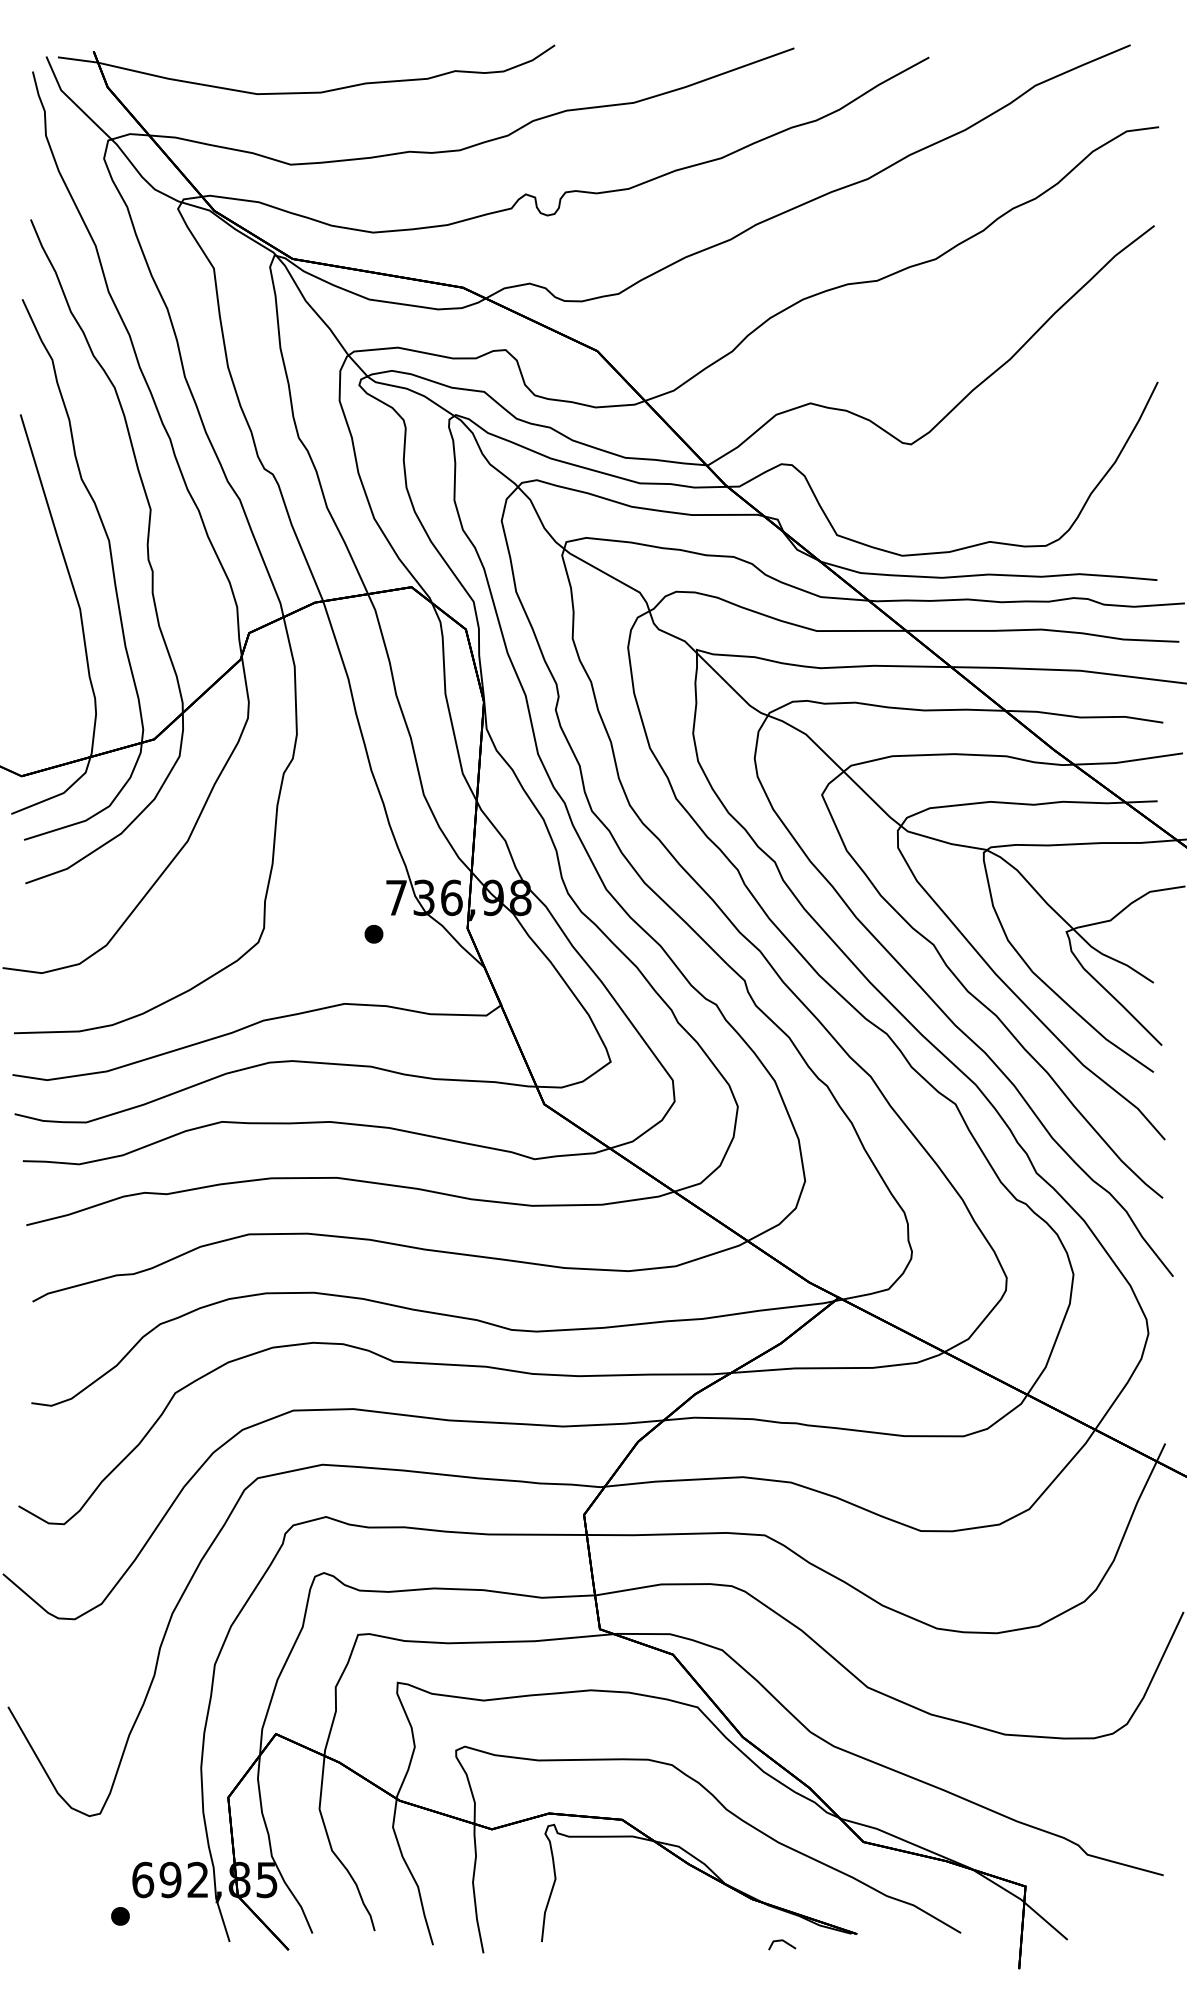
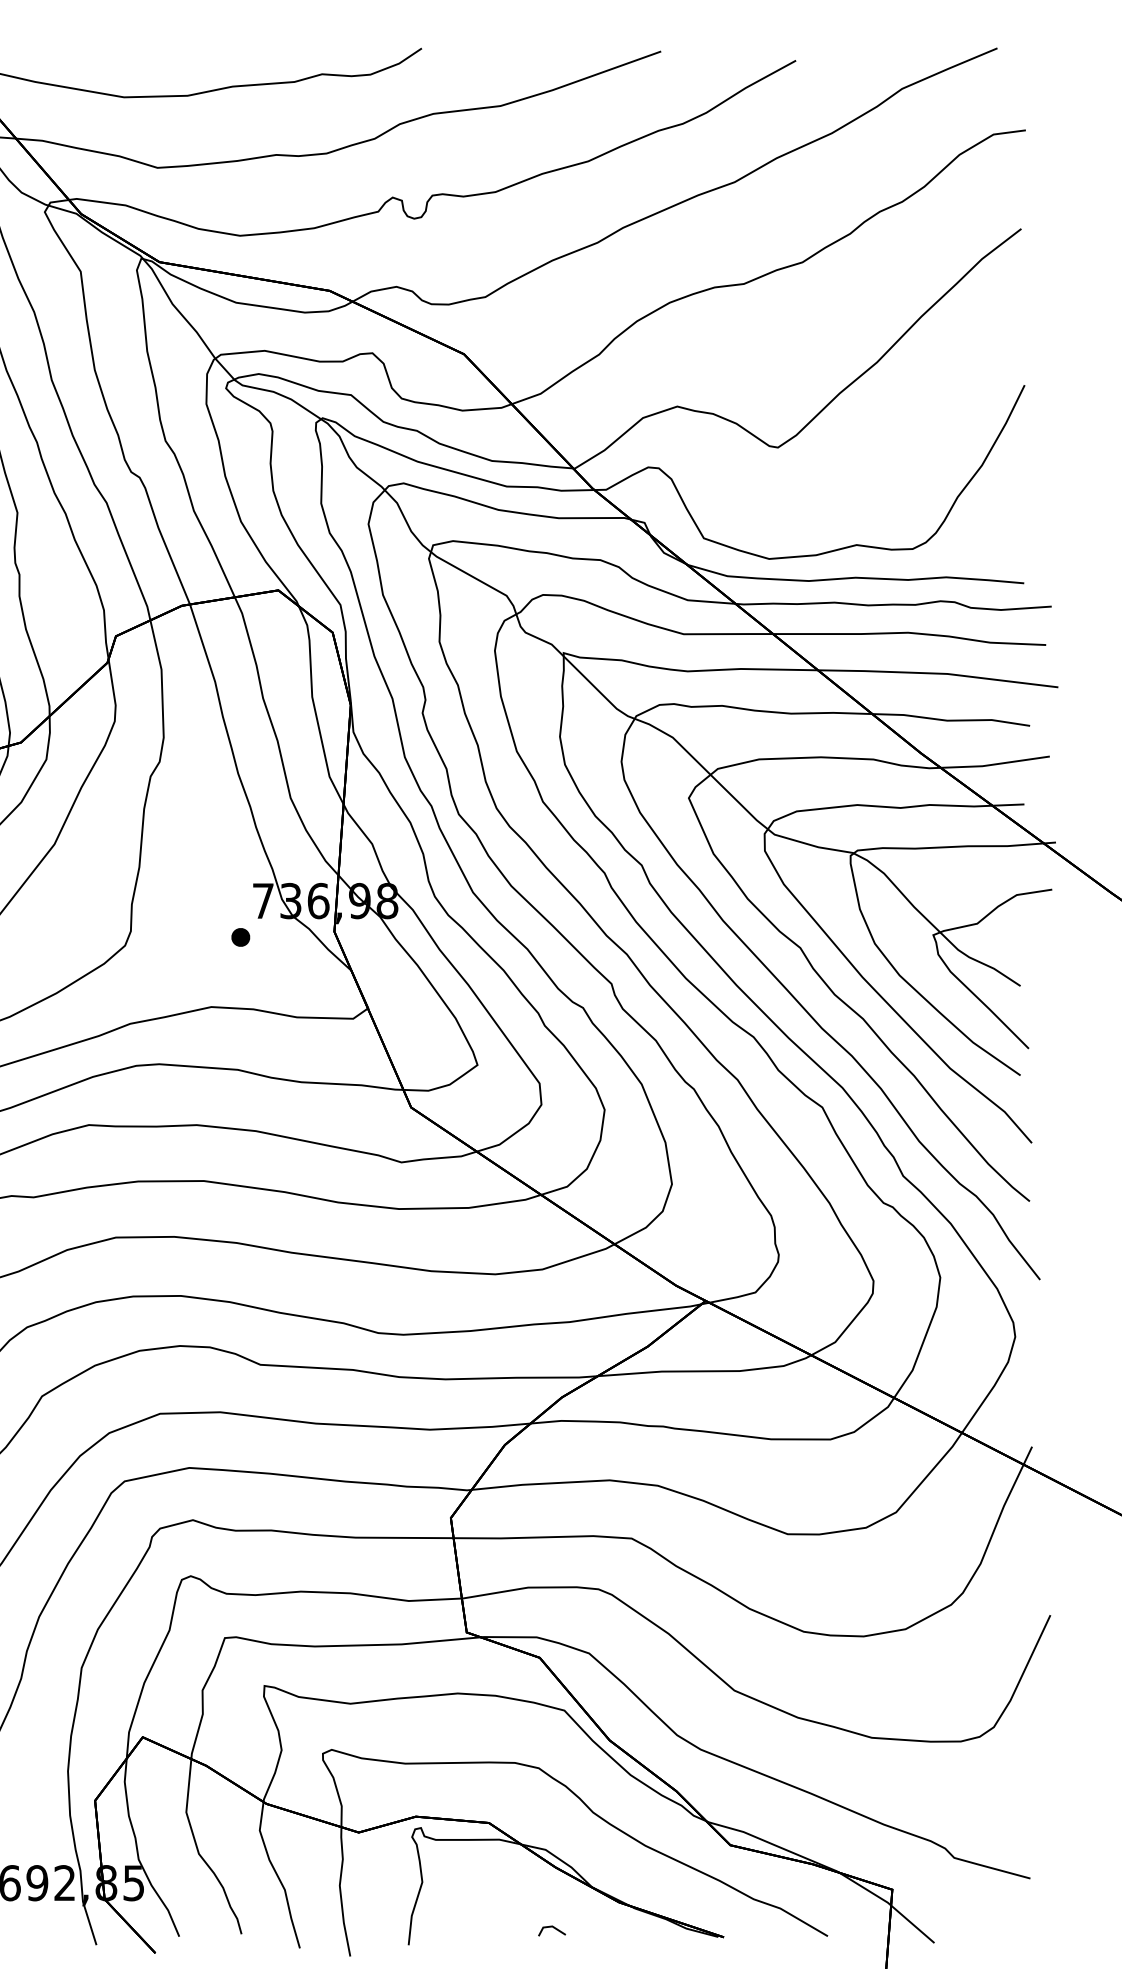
part: (782, 1944) -> (552, 1930), moved

